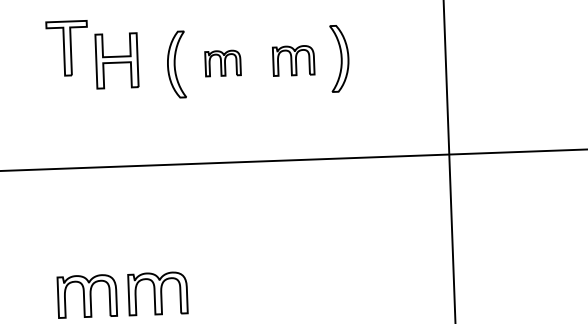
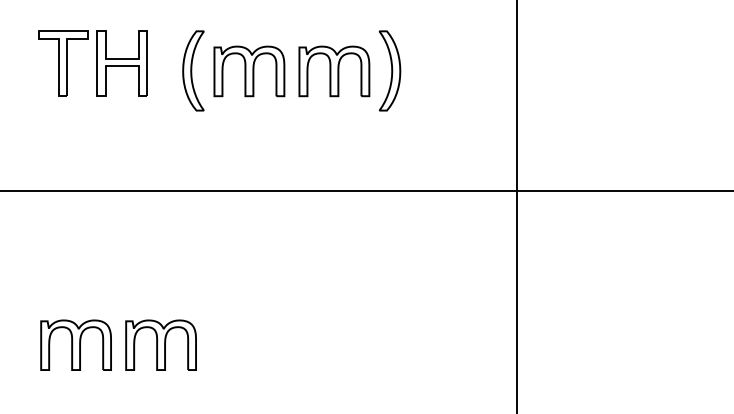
part: (67, 48) -> (63, 63), moved
part: (293, 60) -> (334, 71), size x1.43
part: (223, 63) -> (249, 71), size x1.67

